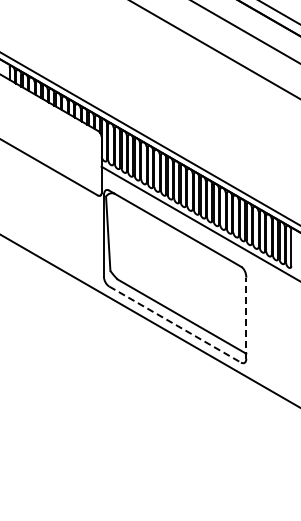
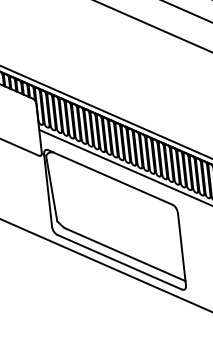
line: (246, 318) -> (182, 249), dashed -> solid
line: (175, 324) -> (120, 262), dashed -> solid

